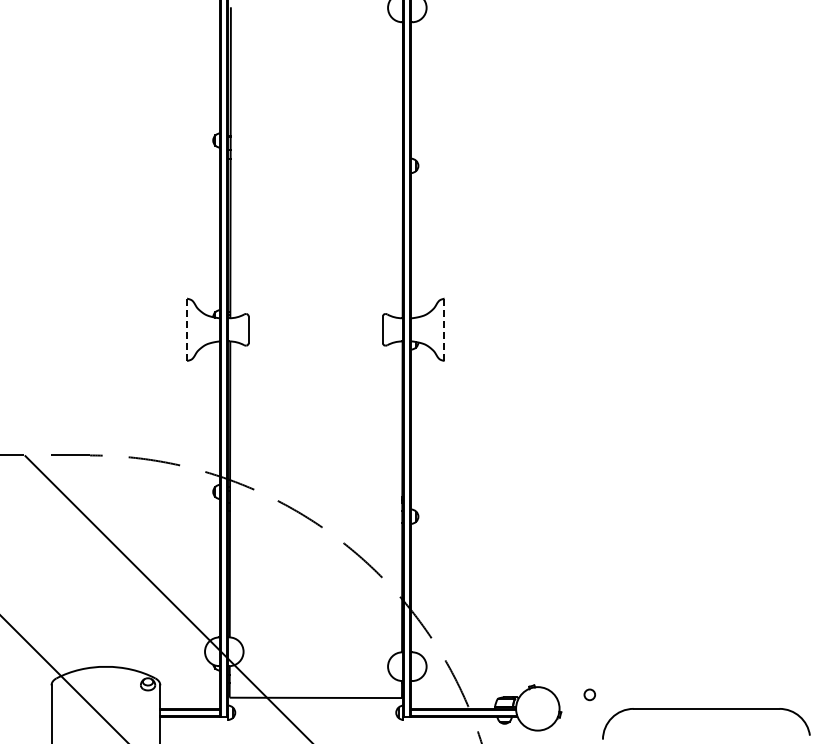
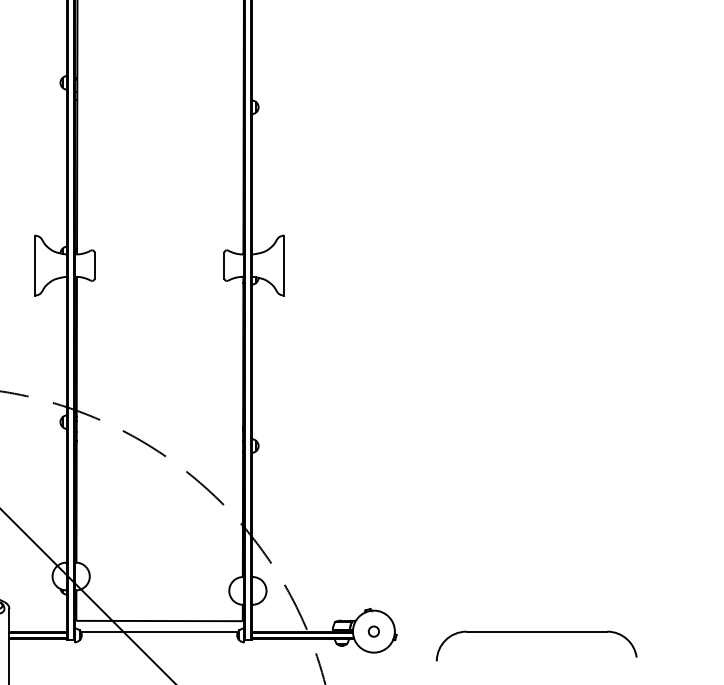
line: (187, 329) -> (35, 265), dashed -> solid
line: (444, 330) -> (283, 266), dashed -> solid
circle: (589, 694) -> (373, 631), moved
line: (315, 709) -> (159, 632), added

